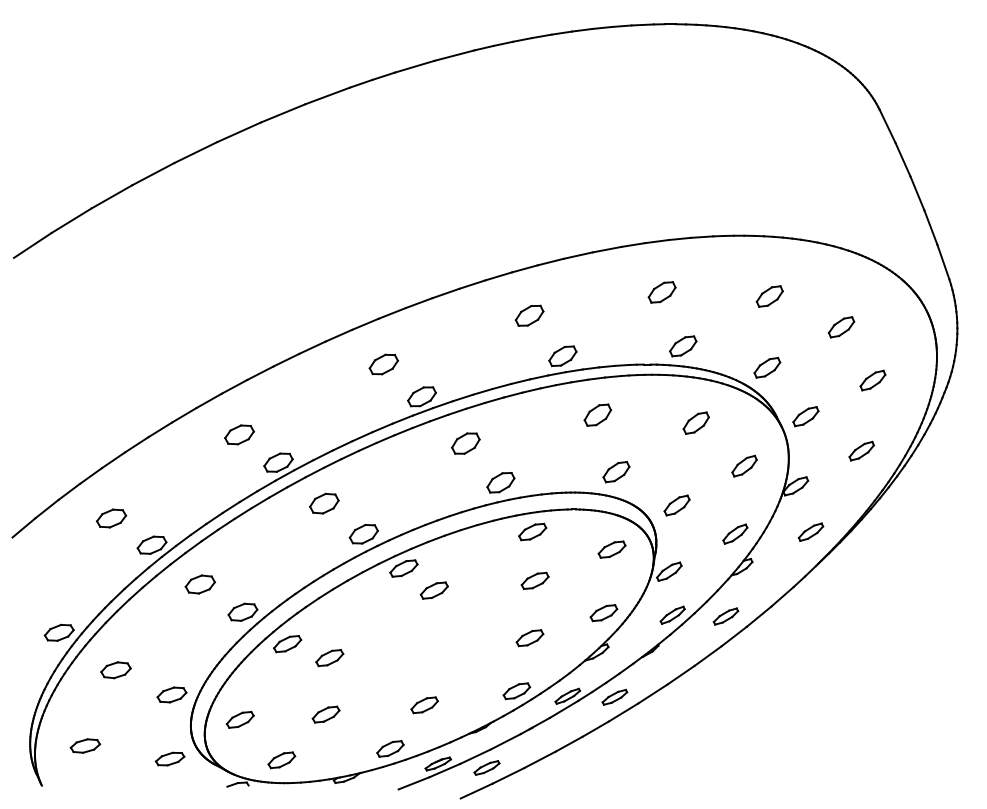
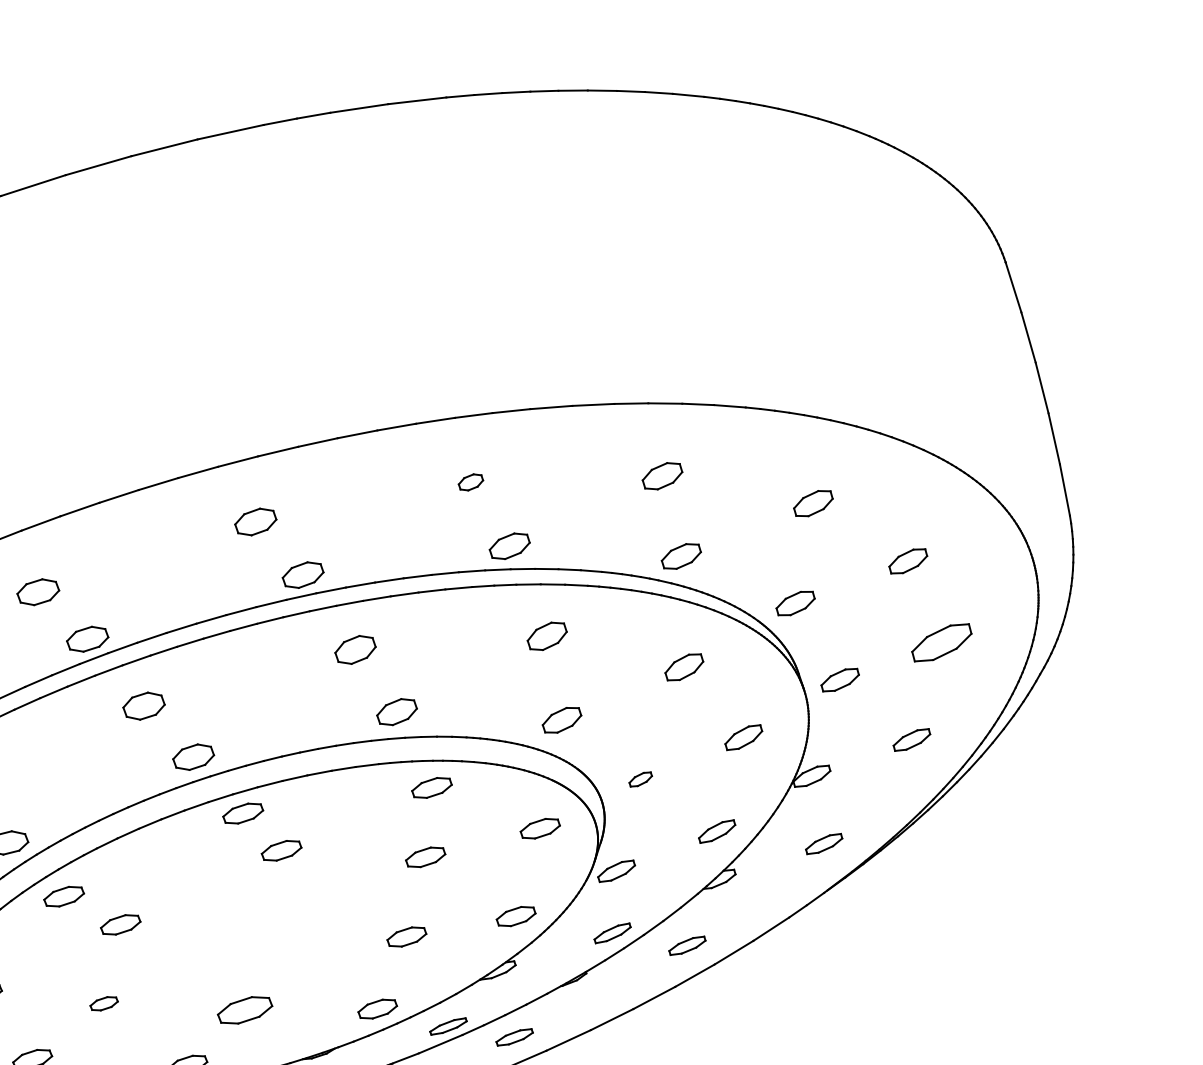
part: (529, 315) -> (470, 482), size x0.6
part: (872, 380) -> (941, 642), size x1.6
part: (676, 505) -> (639, 779), size x0.6
part: (424, 705) -> (244, 1010), size x1.4
part: (325, 714) -> (103, 1003), size x0.7

